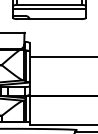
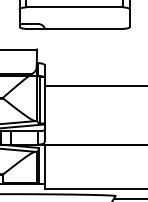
line: (49, 9) -> (74, 14), removed

